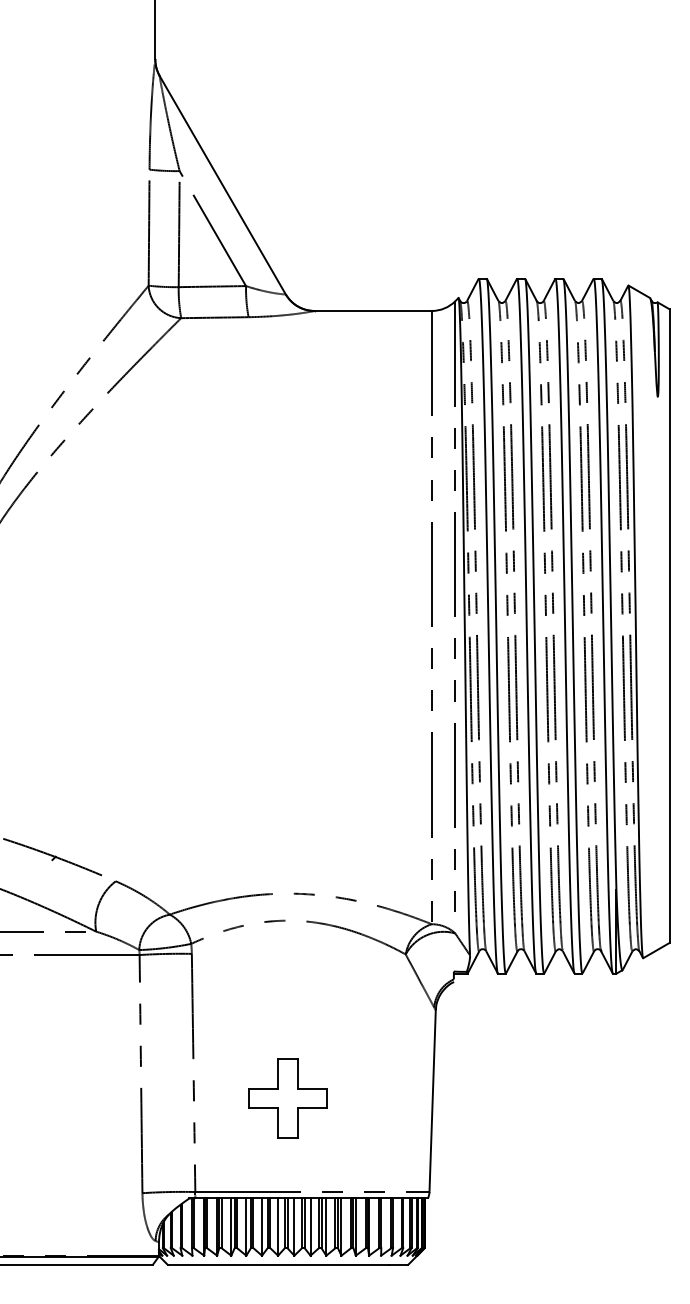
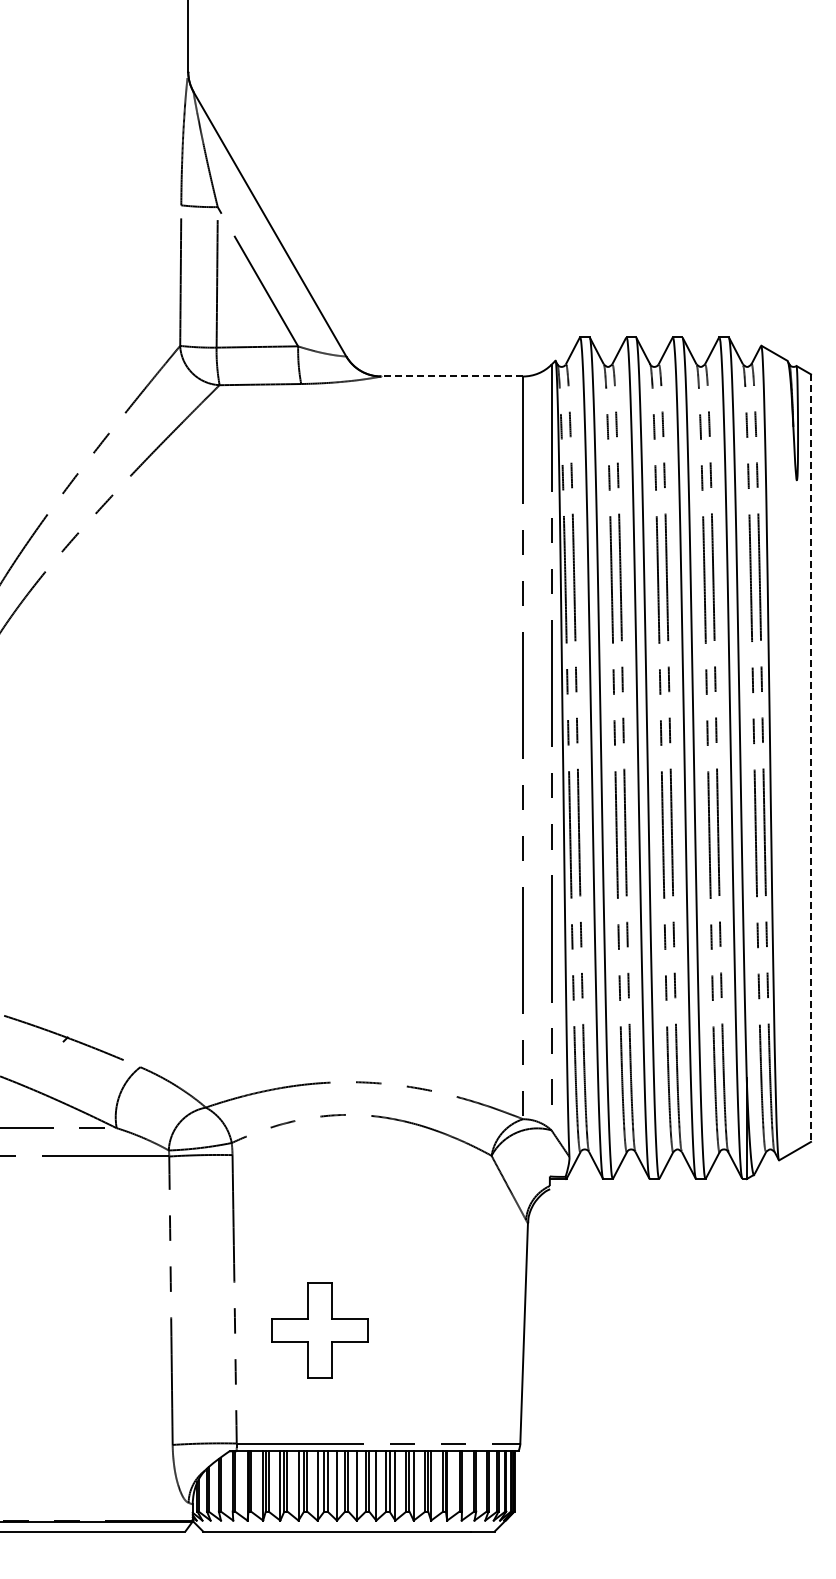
line: (372, 310) -> (451, 376), solid -> dashed
line: (669, 626) -> (811, 758), solid -> dashed
part: (287, 1098) -> (319, 1330), moved

